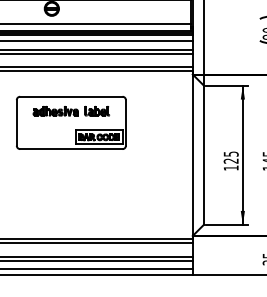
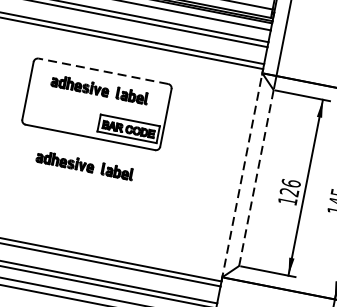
line: (70, 96) -> (102, 70), solid -> dashed
text: (230, 153) -> (290, 182), 125 -> 126
line: (192, 155) -> (241, 175), solid -> dashed
line: (203, 155) -> (255, 178), solid -> dashed
part: (71, 170) -> (85, 164), added

